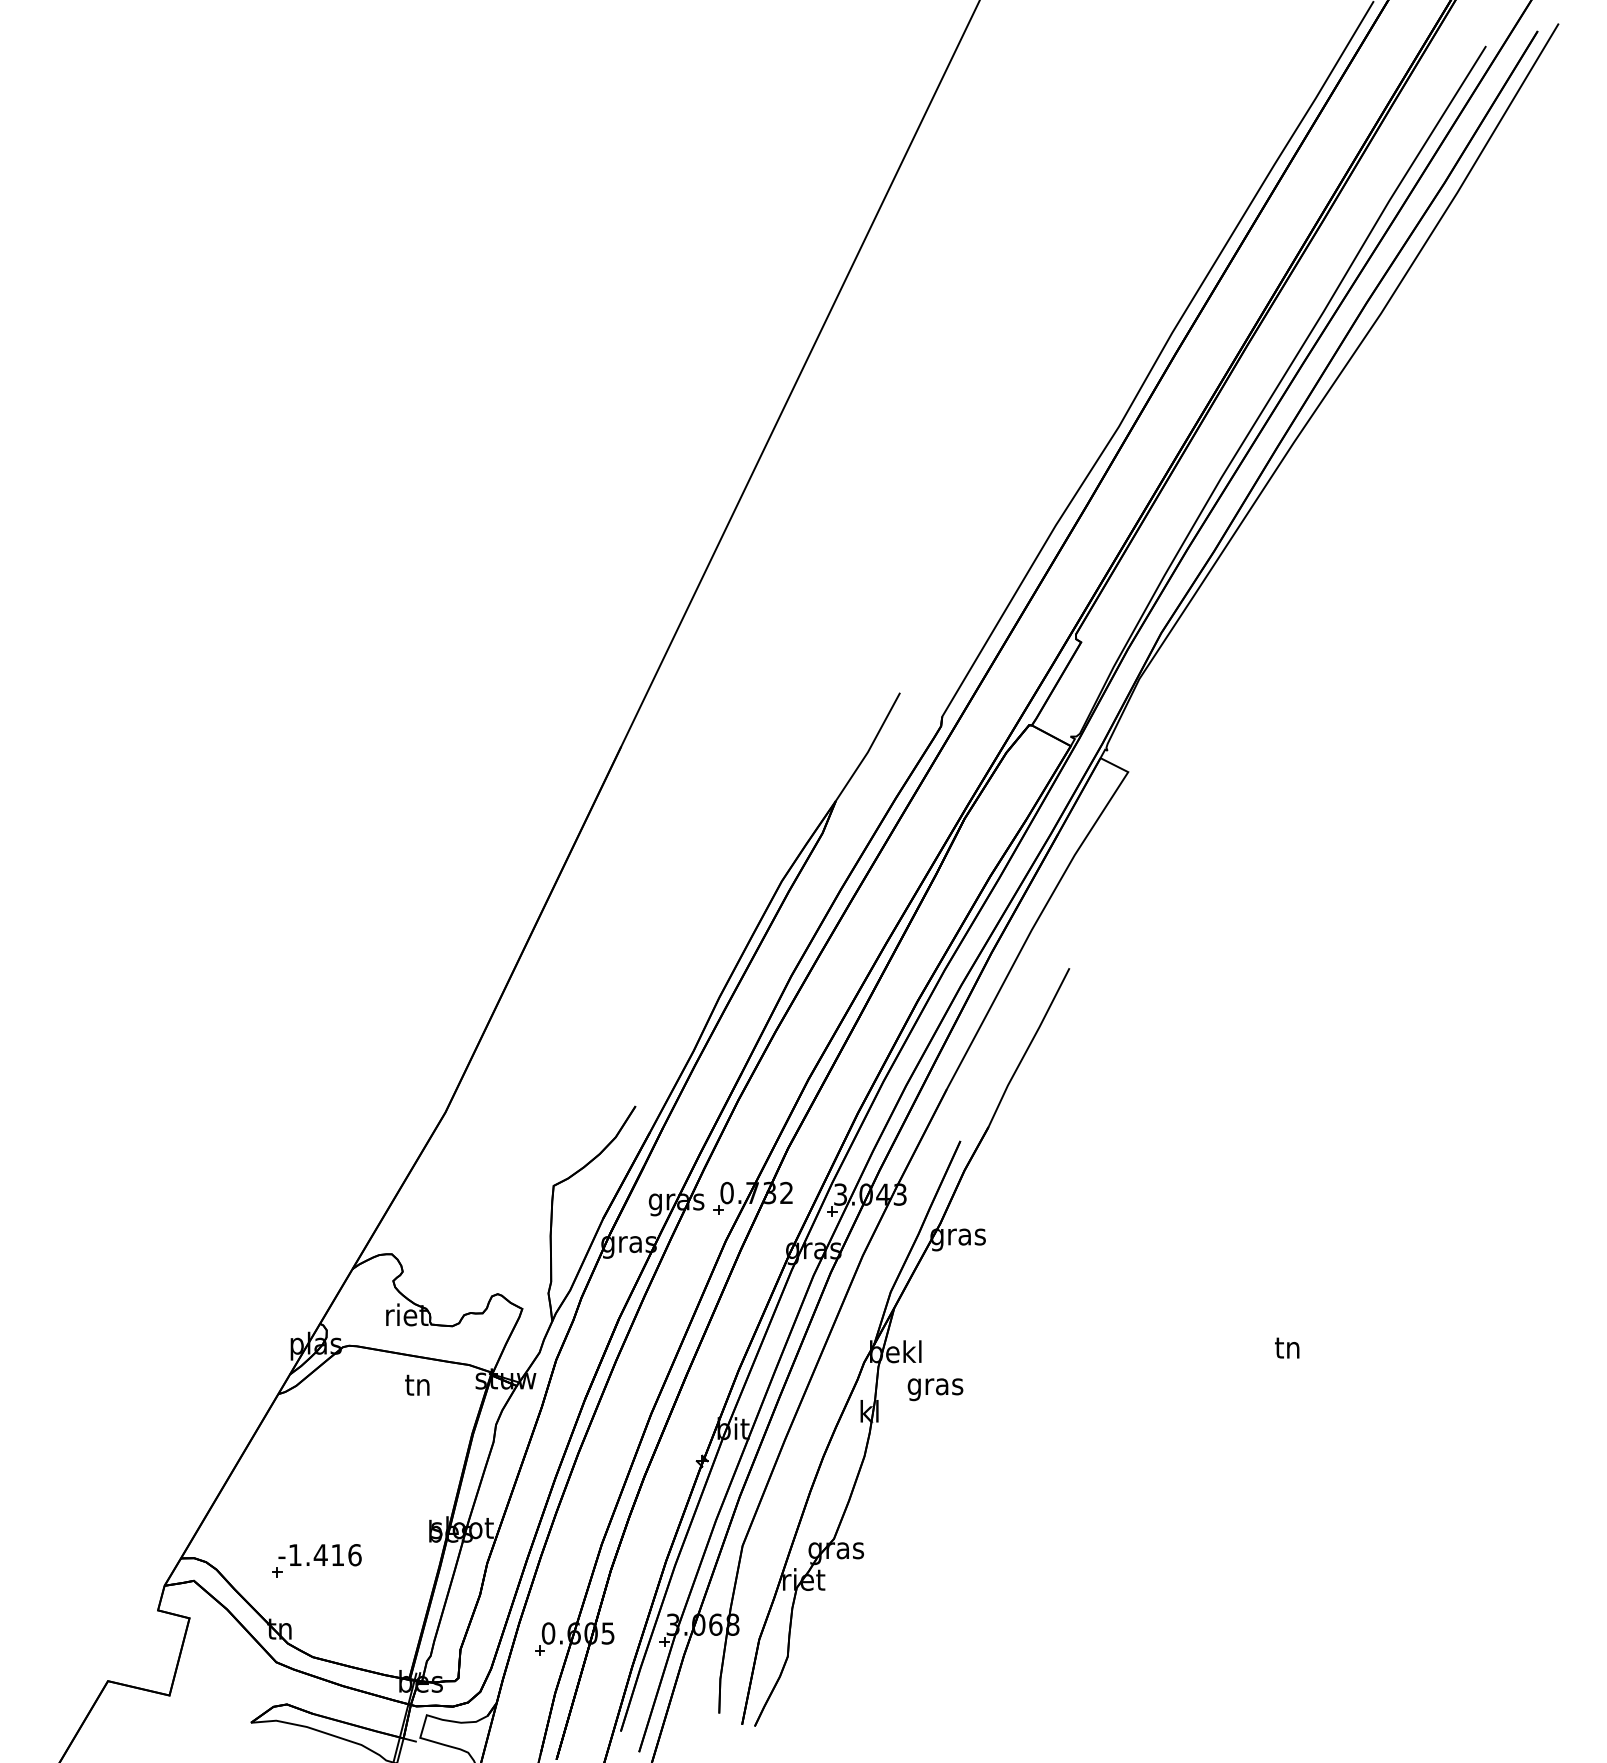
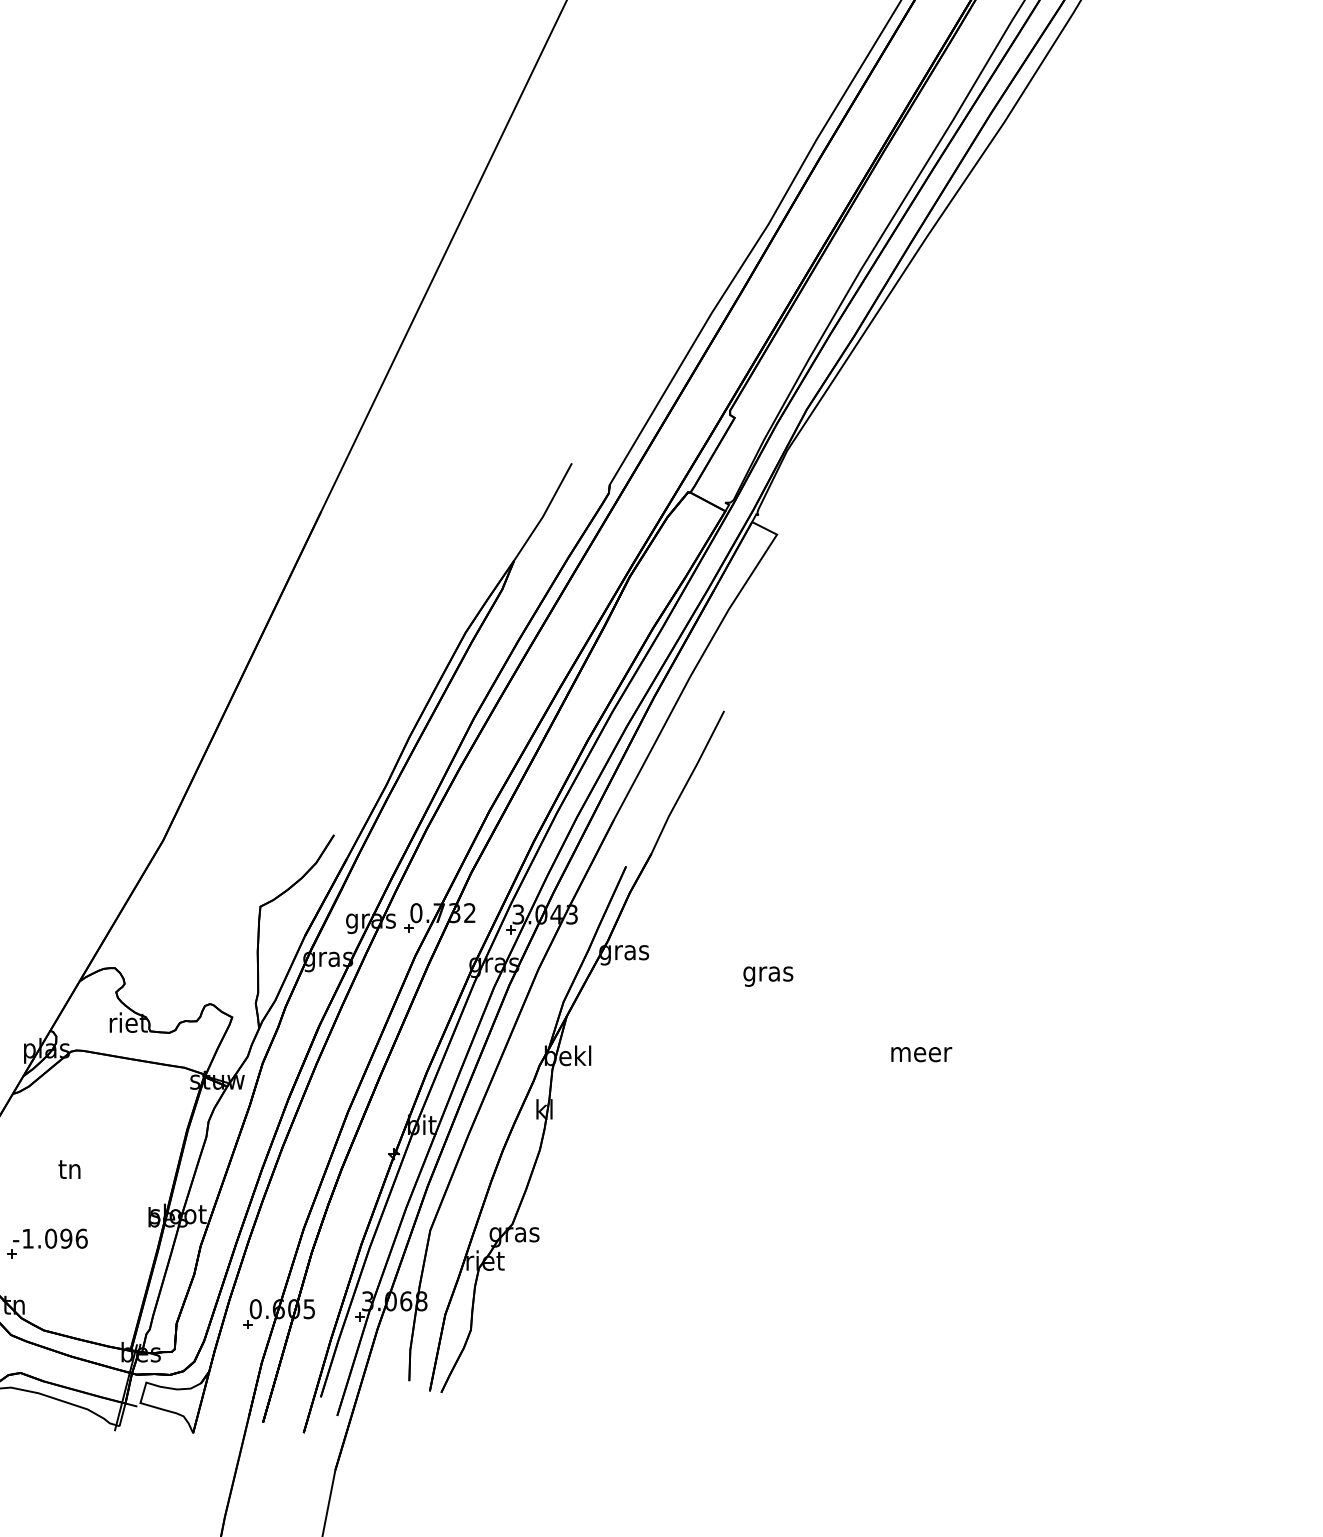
text: (1288, 1347) -> (921, 1051), tn -> meer
text: (417, 1384) -> (69, 1168), moved
text: (935, 1389) -> (768, 976), moved
text: (328, 1555) -> (57, 1239), -1.416 -> -1.096

